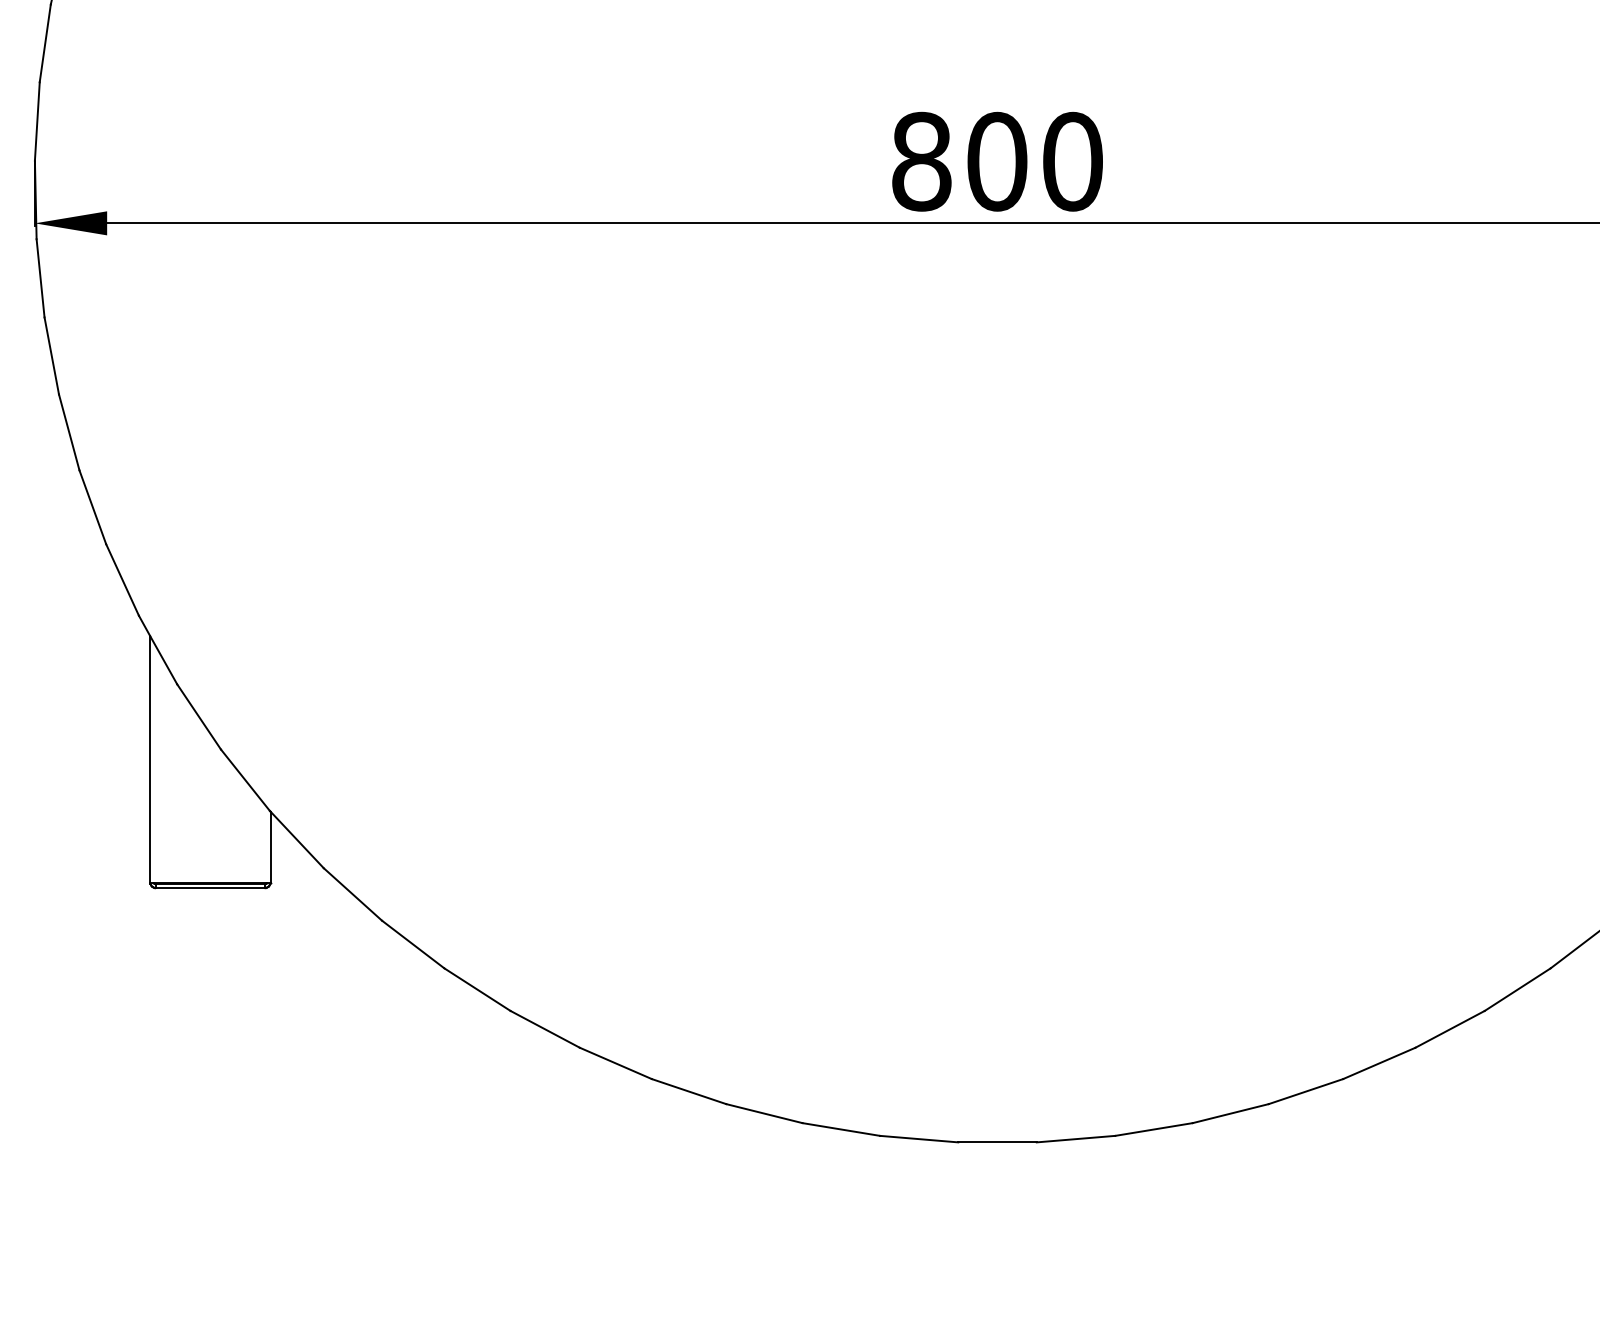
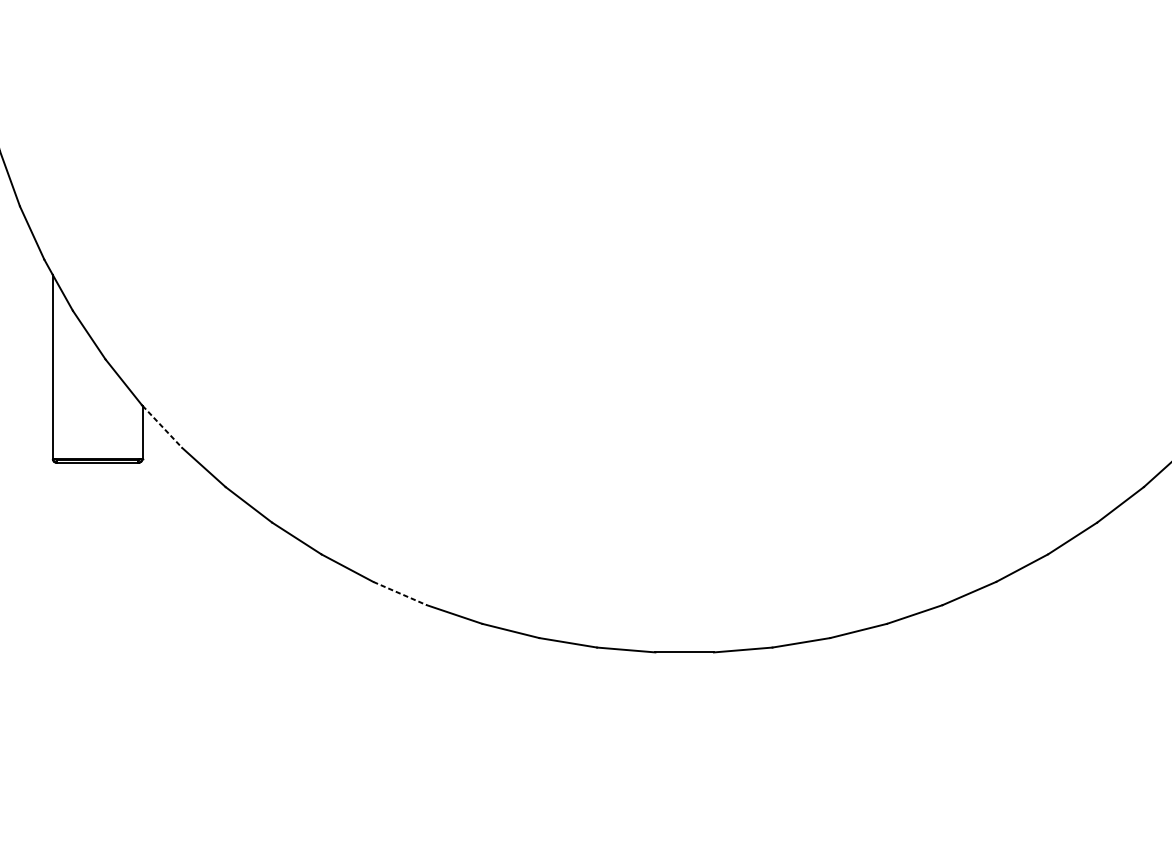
line: (297, 839) -> (162, 426), solid -> dashed
line: (616, 1063) -> (400, 593), solid -> dashed

